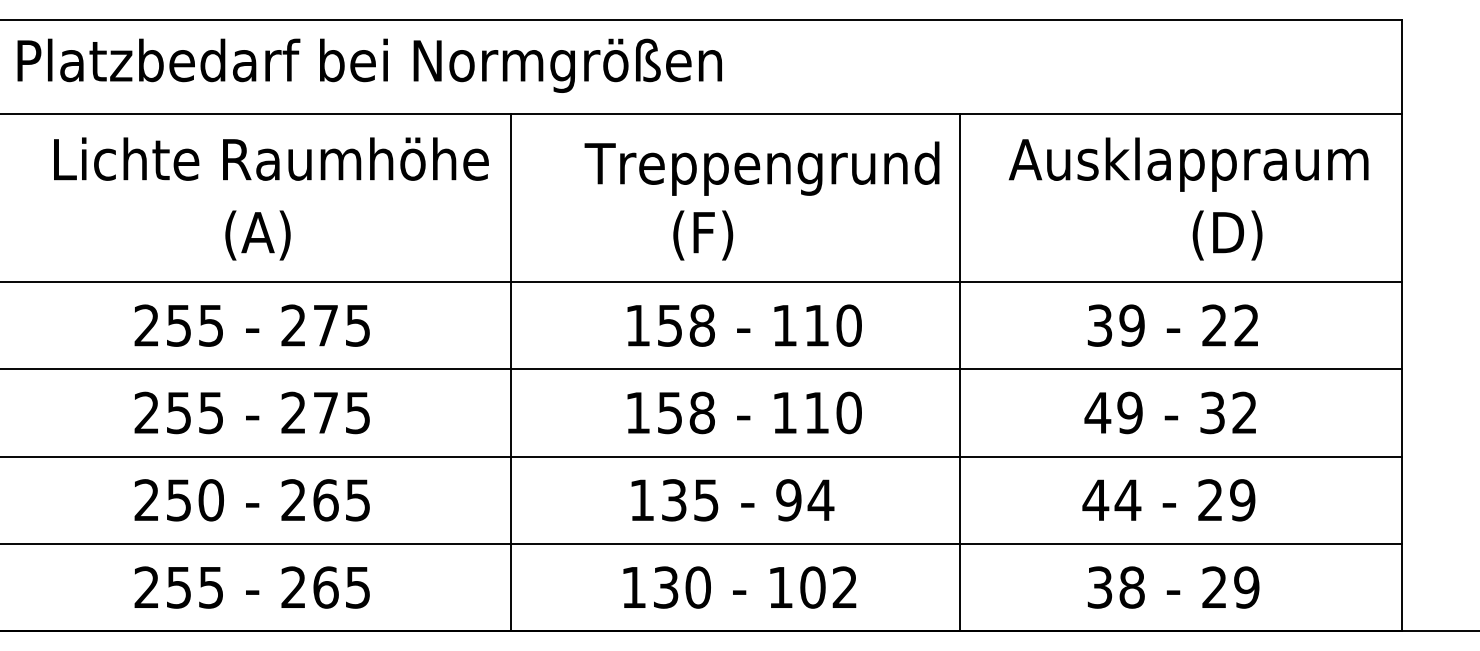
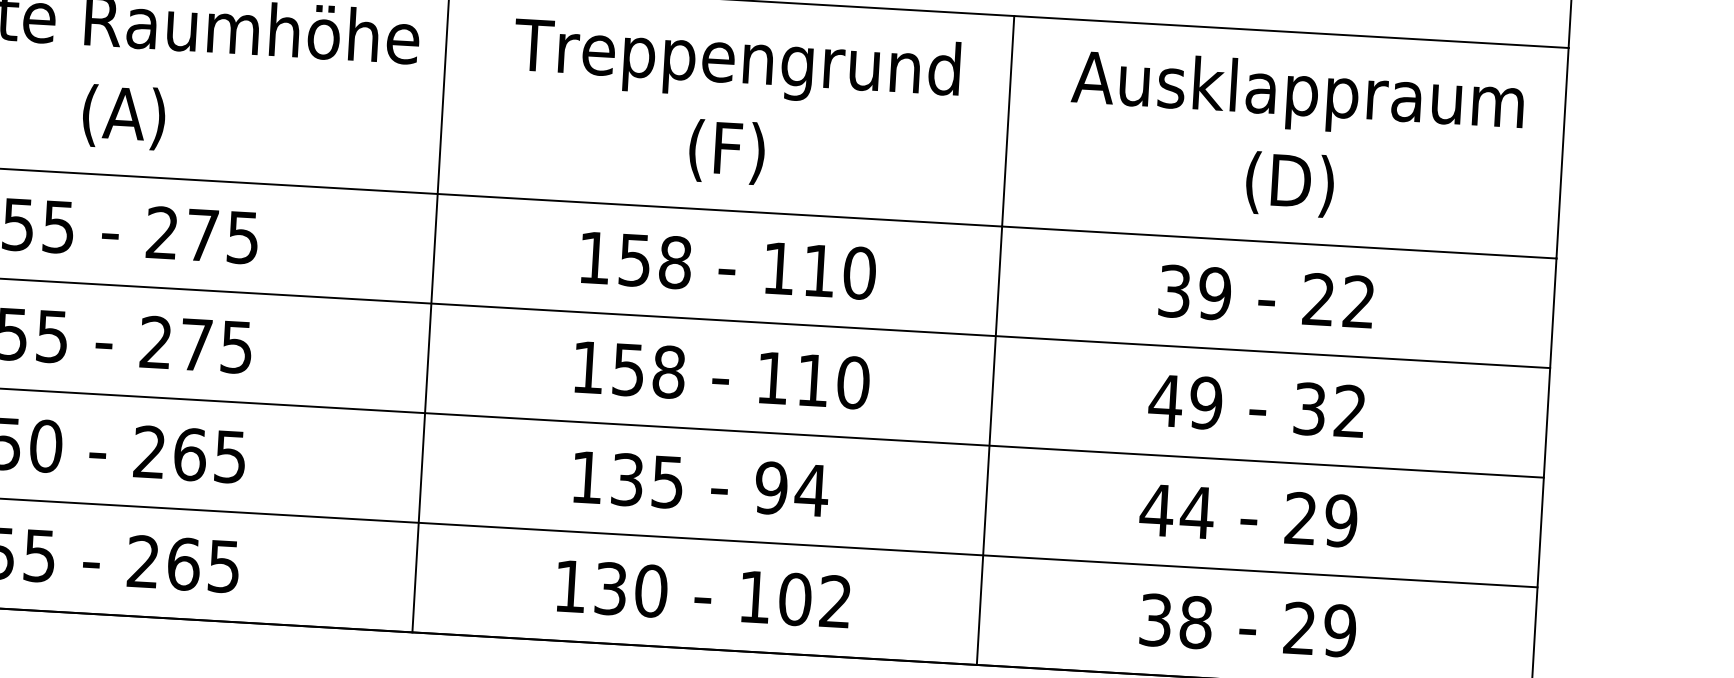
text: (761, 168) -> (736, 63), moved
text: (703, 235) -> (727, 152), moved
text: (1227, 235) -> (1289, 184), moved

